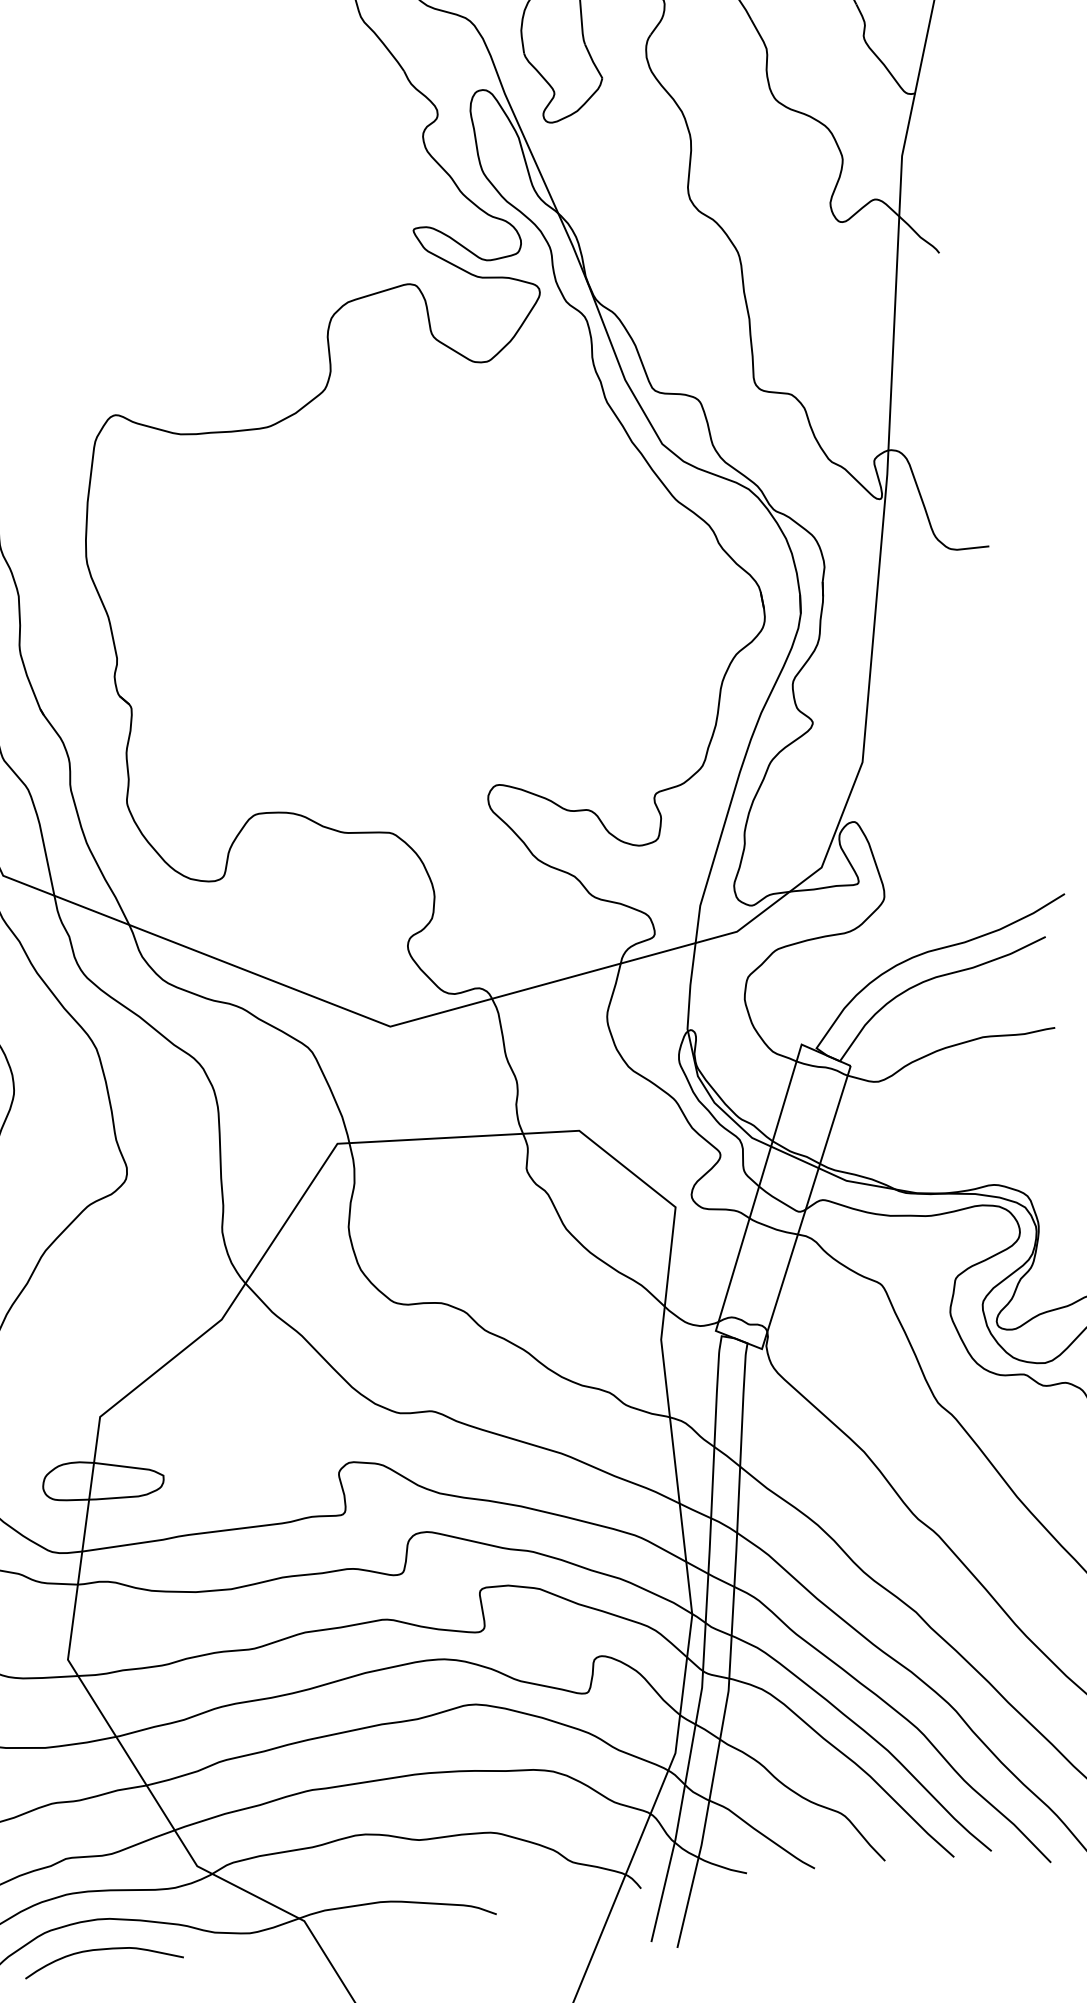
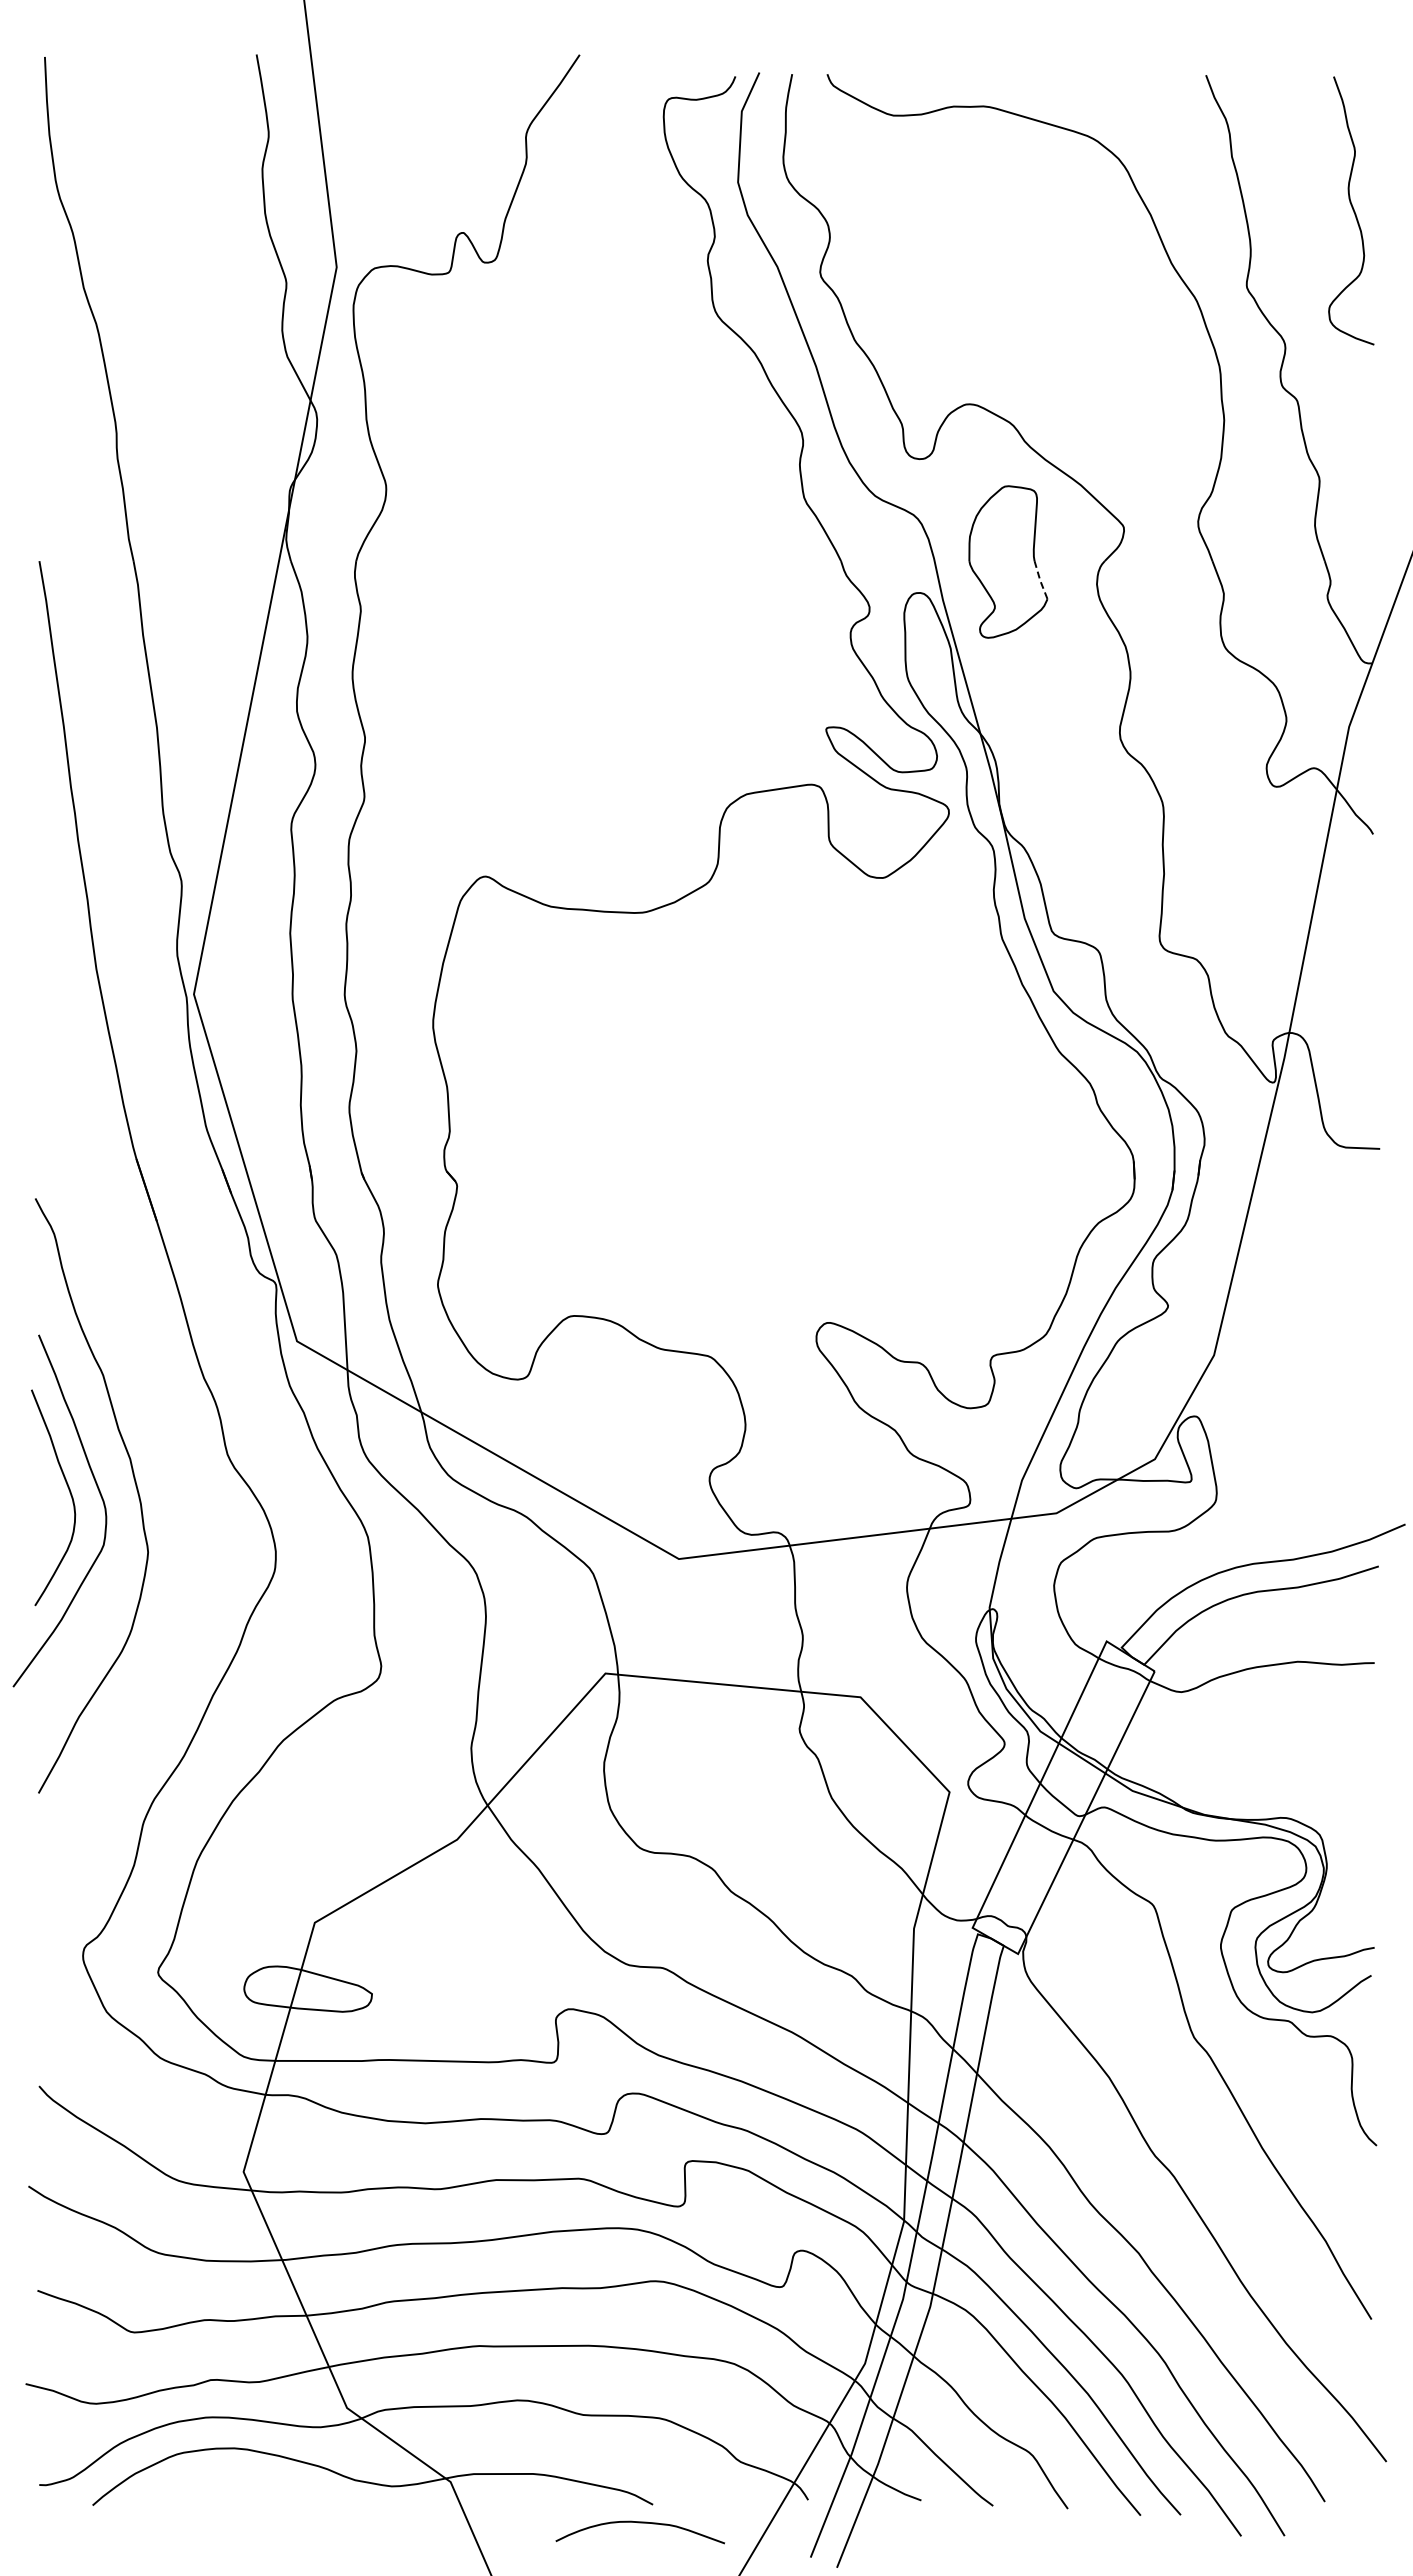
line: (593, 61) -> (1040, 580), solid -> dashed
curve: (101, 1950) -> (639, 2523), moved

